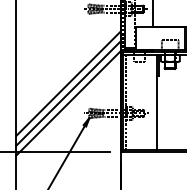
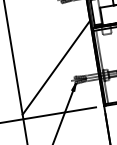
line: (68, 83) -> (55, 59), removed
line: (68, 103) -> (57, 75), removed

